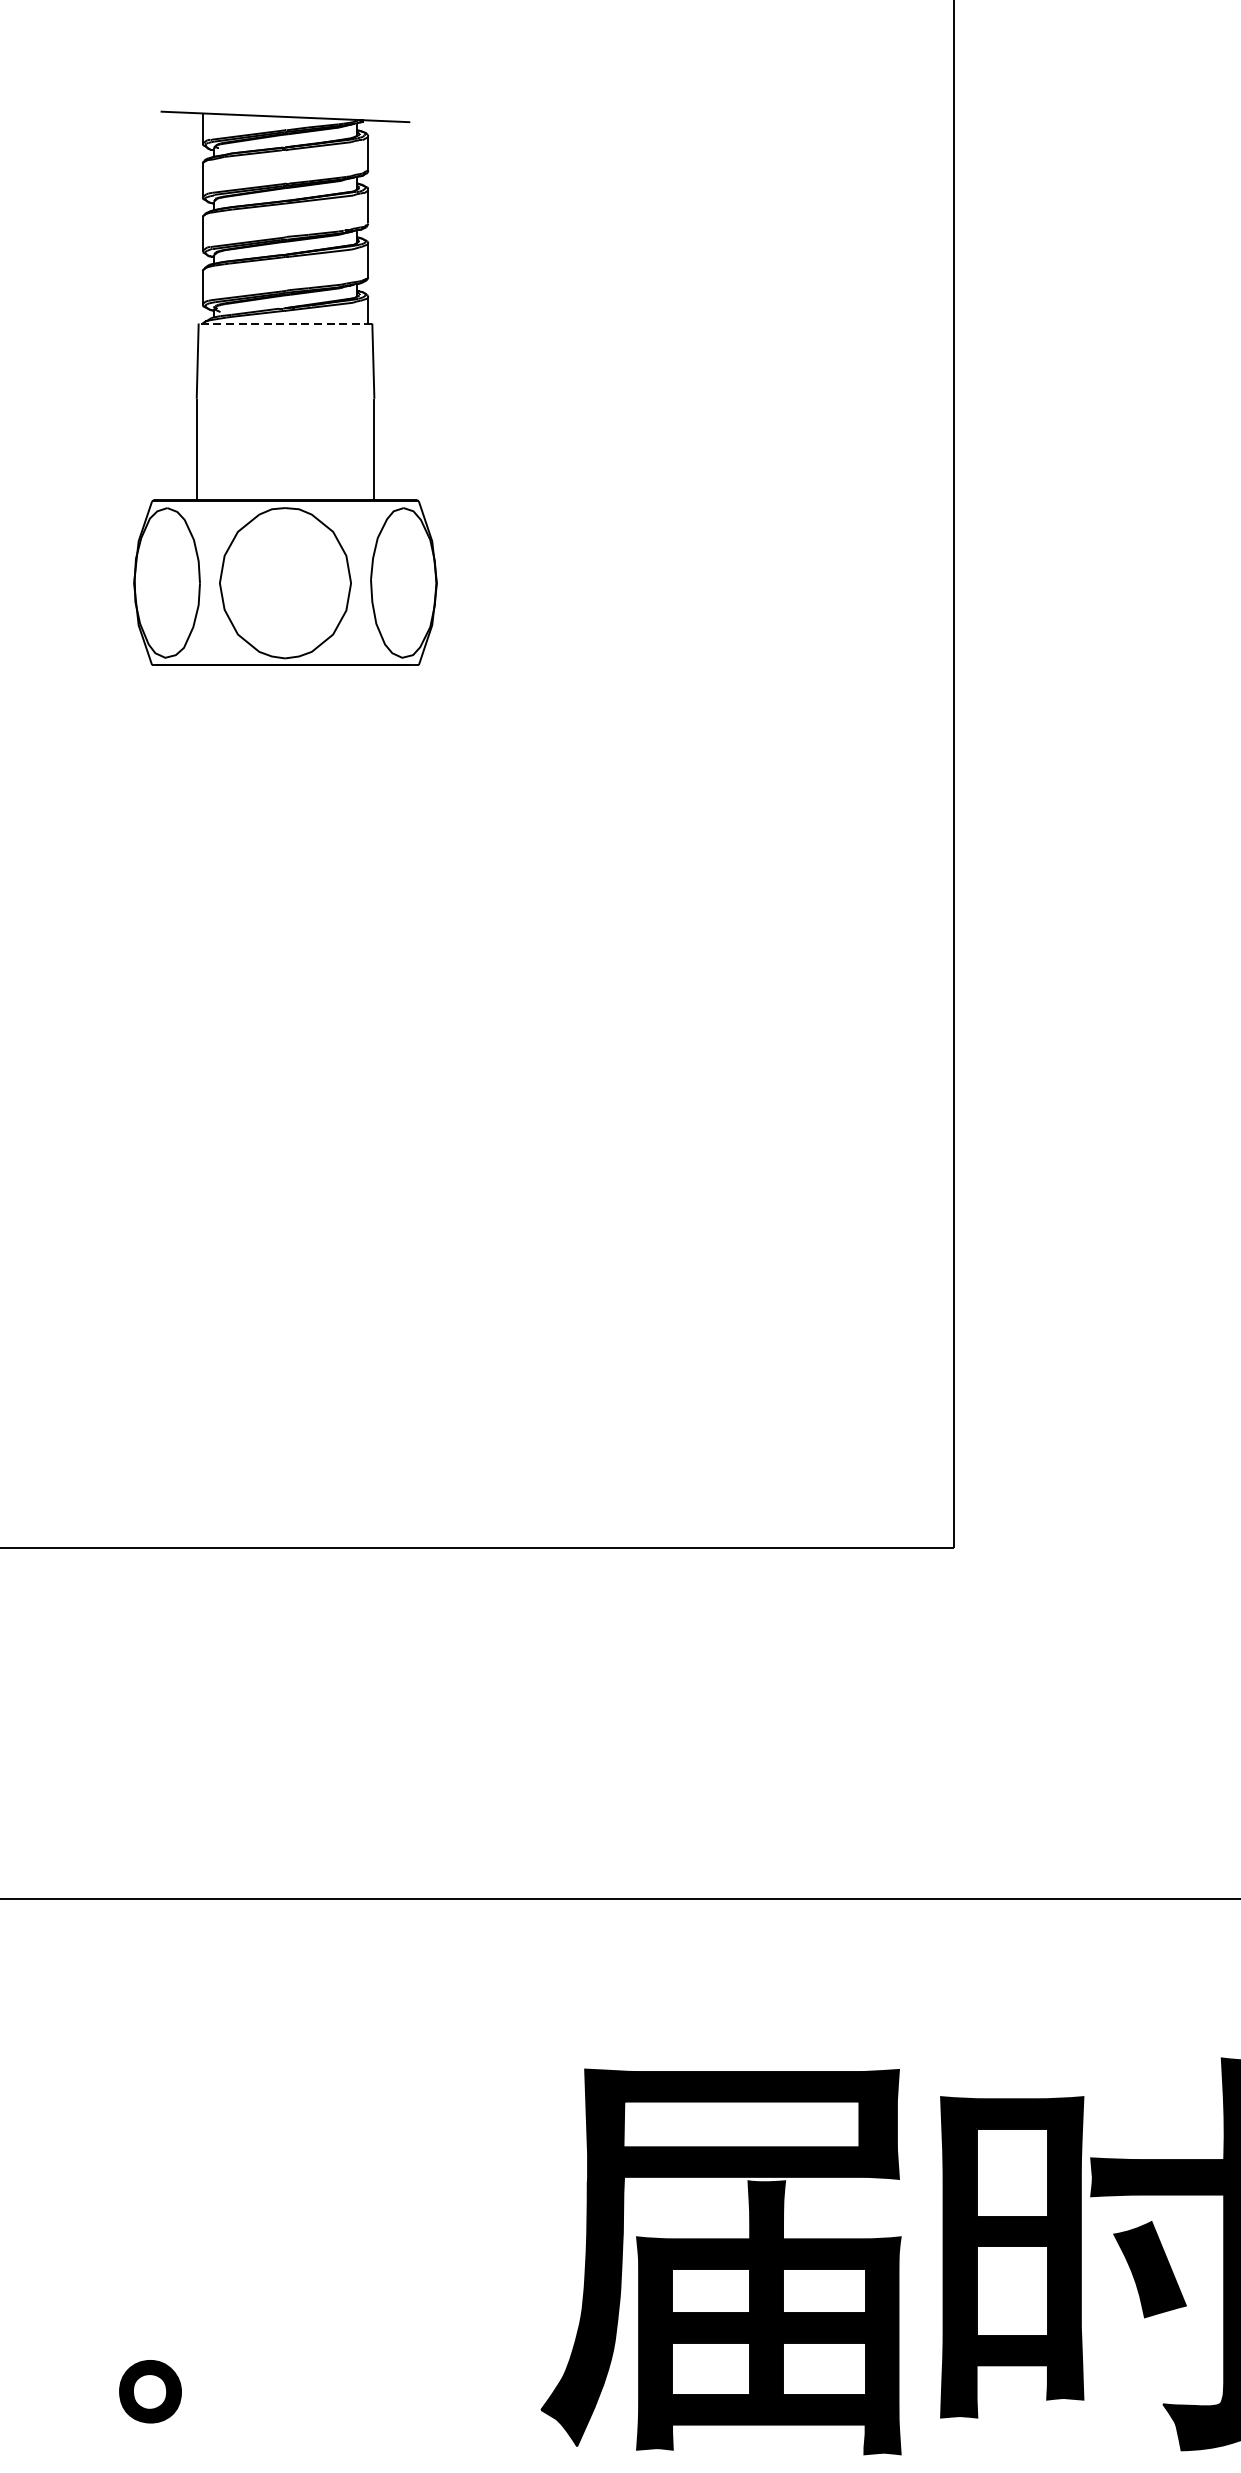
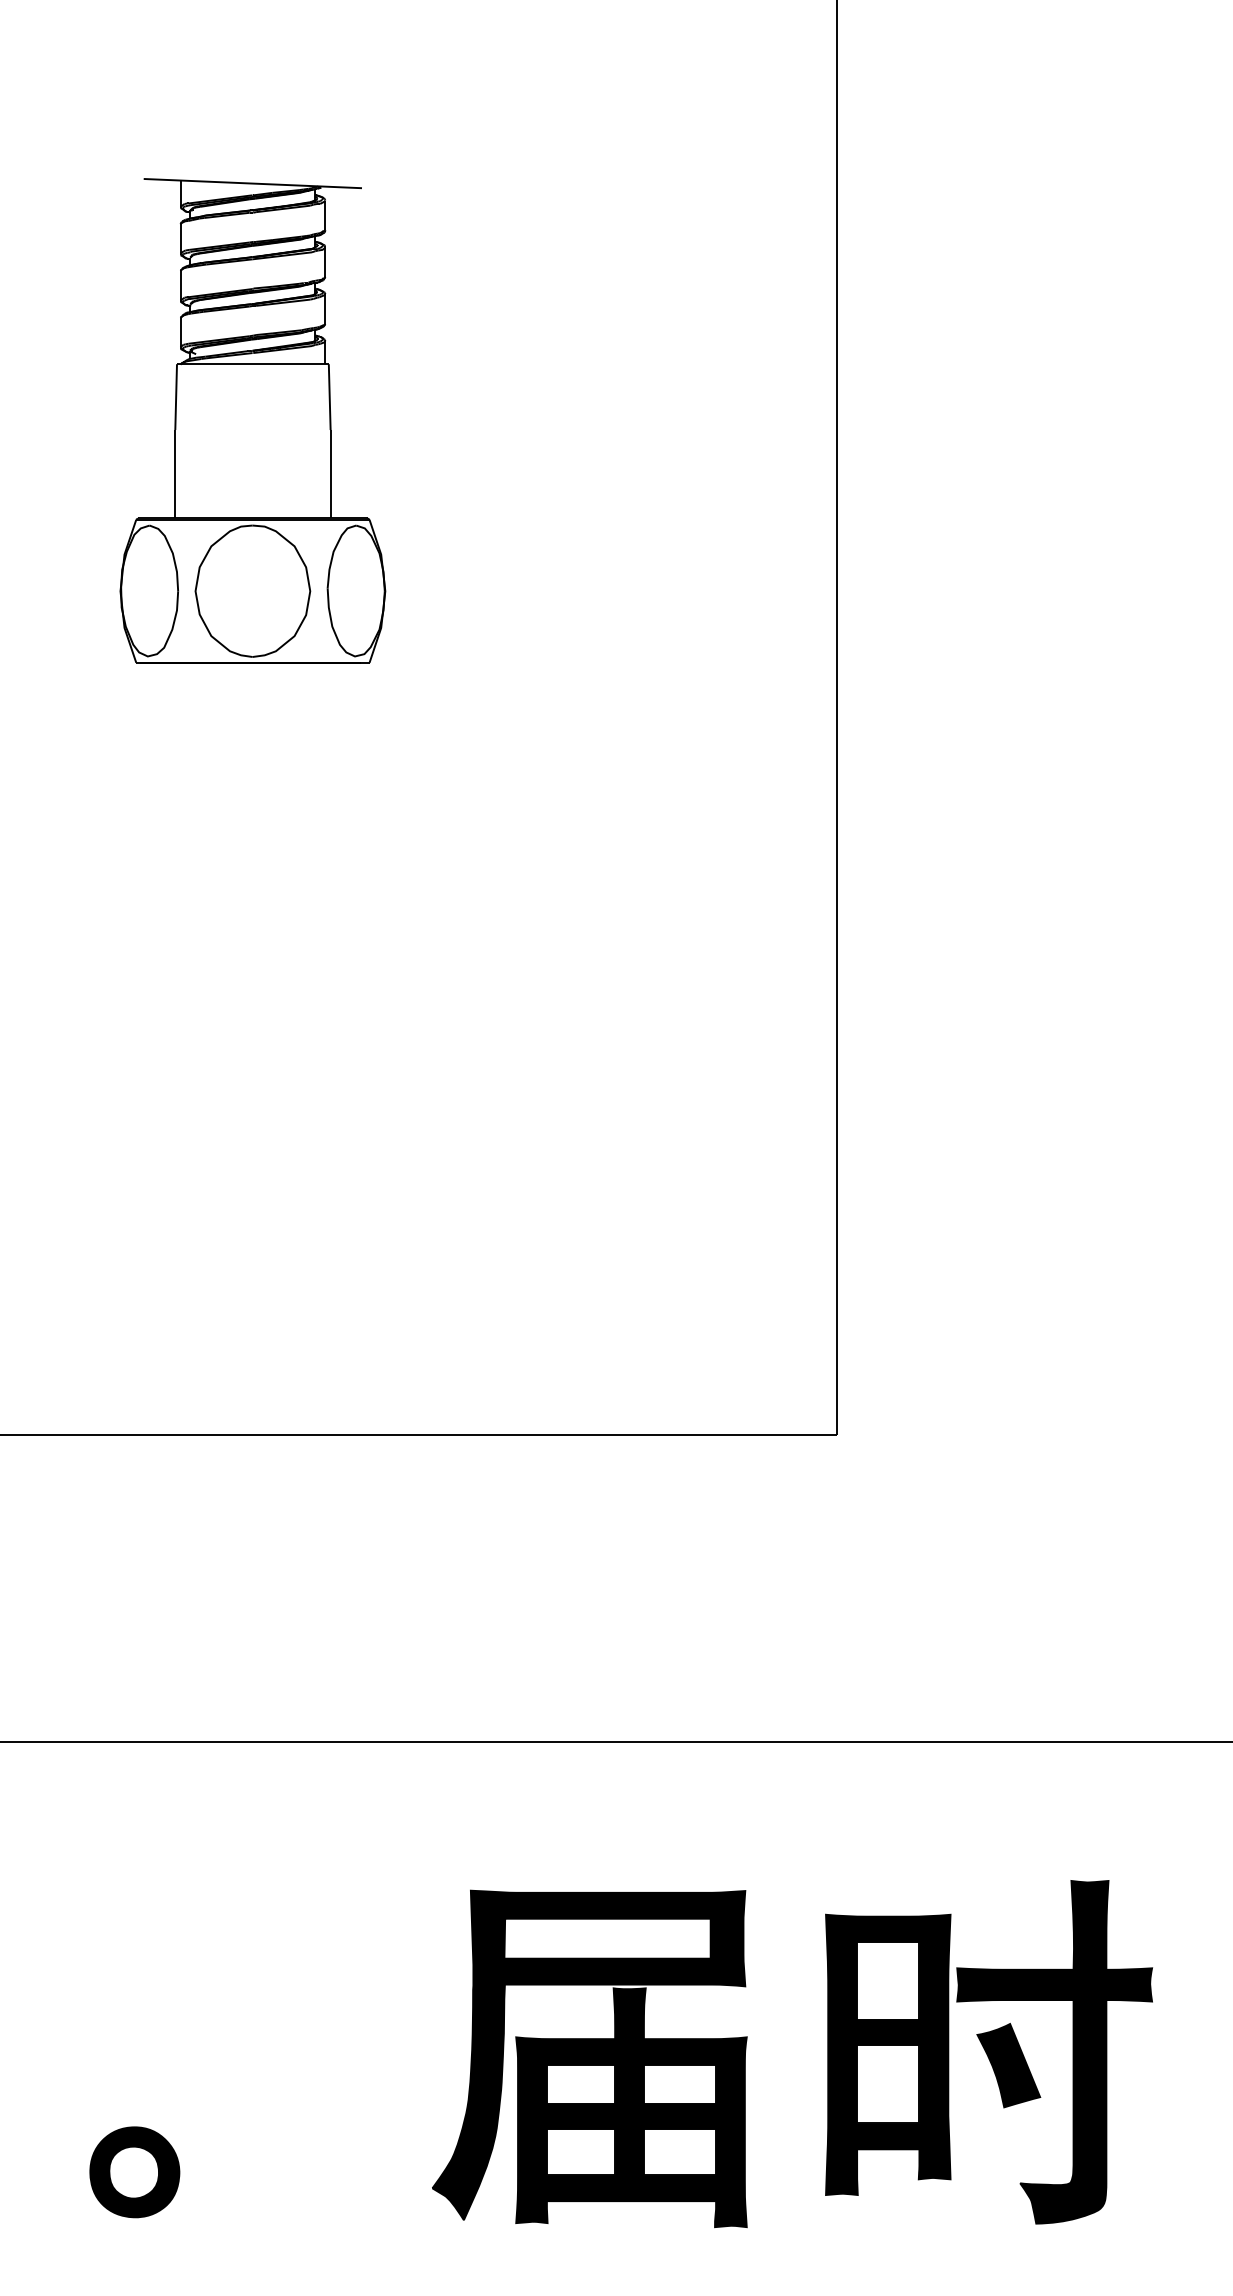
line: (285, 323) -> (252, 364), dashed -> solid
part: (720, 2261) -> (589, 2058), moved
part: (150, 2391) -> (134, 2172), size x1.67

